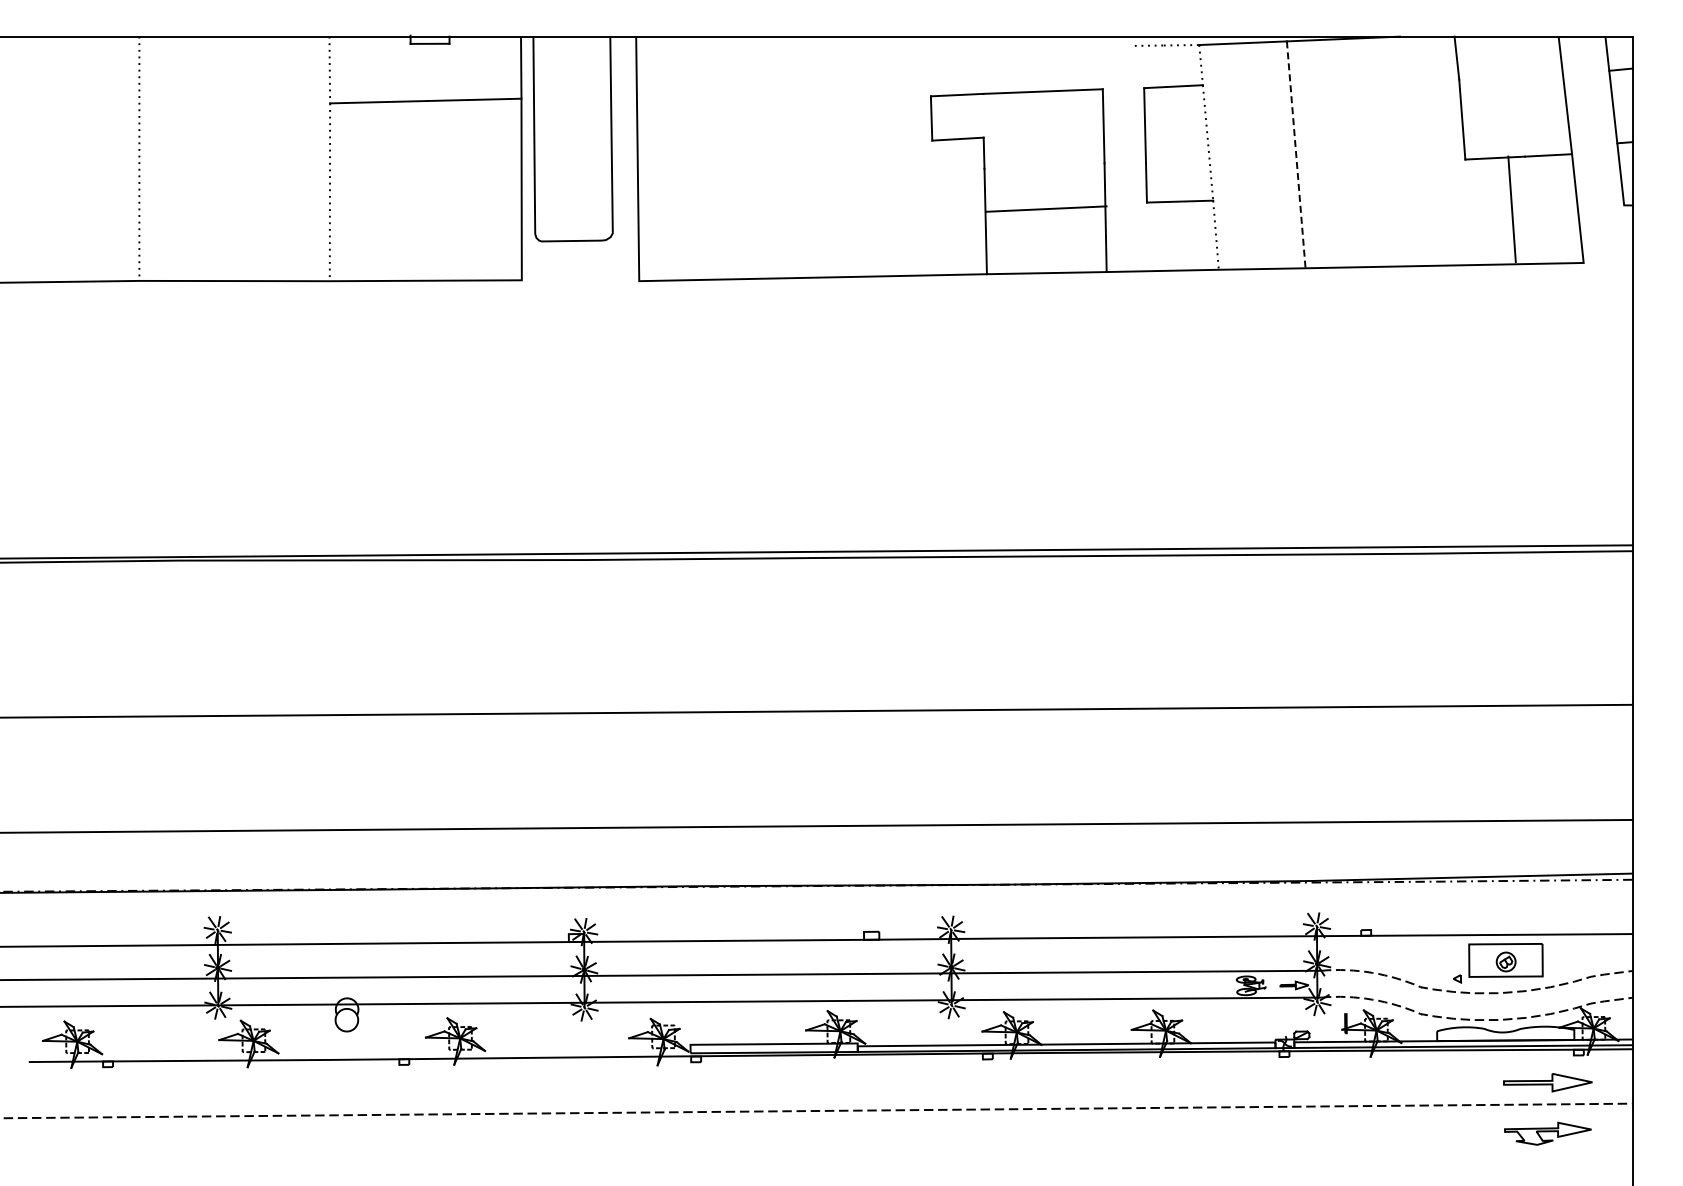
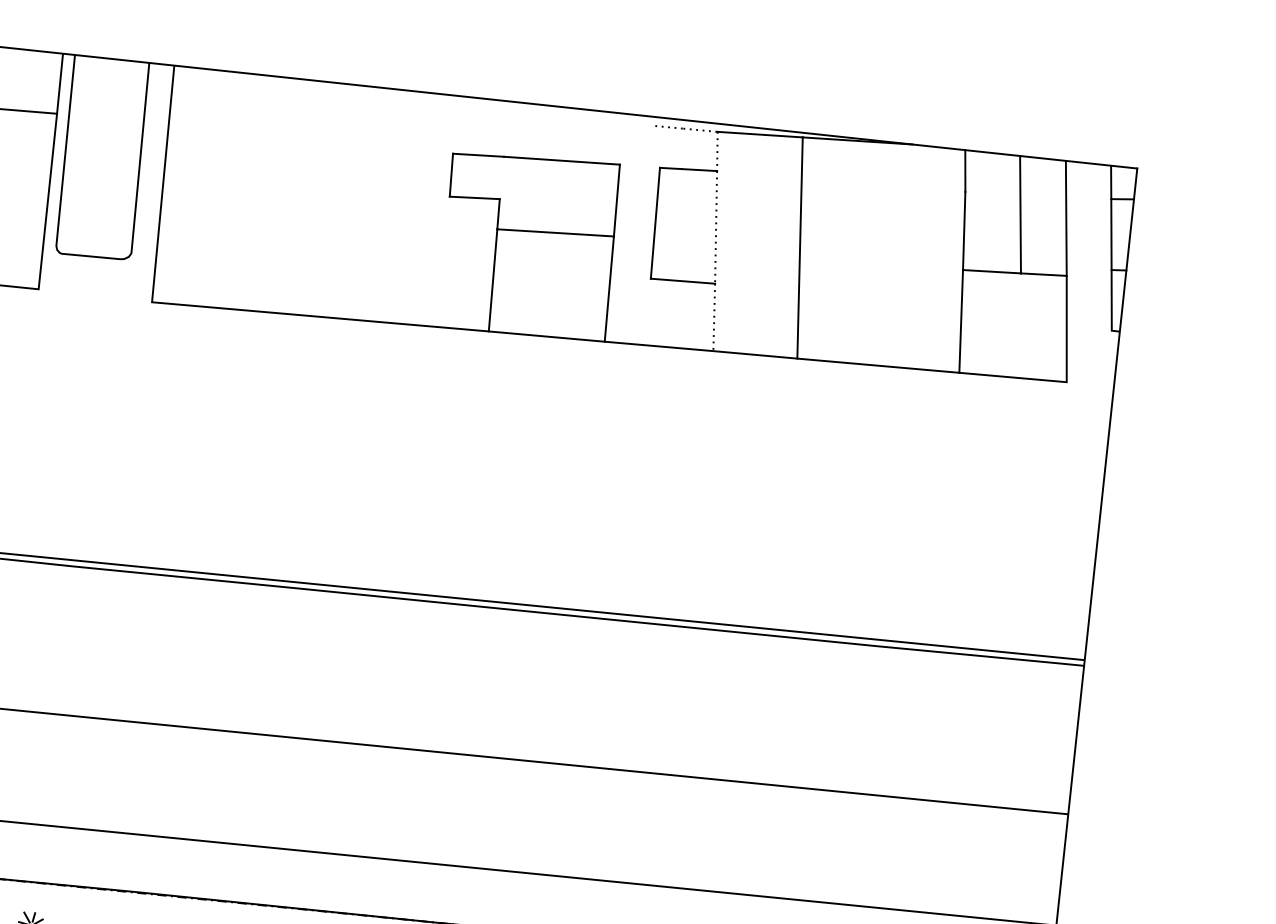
line: (1517, 96) -> (1019, 214), added
line: (1296, 154) -> (800, 247), dashed -> solid
line: (1046, 208) -> (555, 232), moved
line: (1511, 209) -> (960, 321), moved

